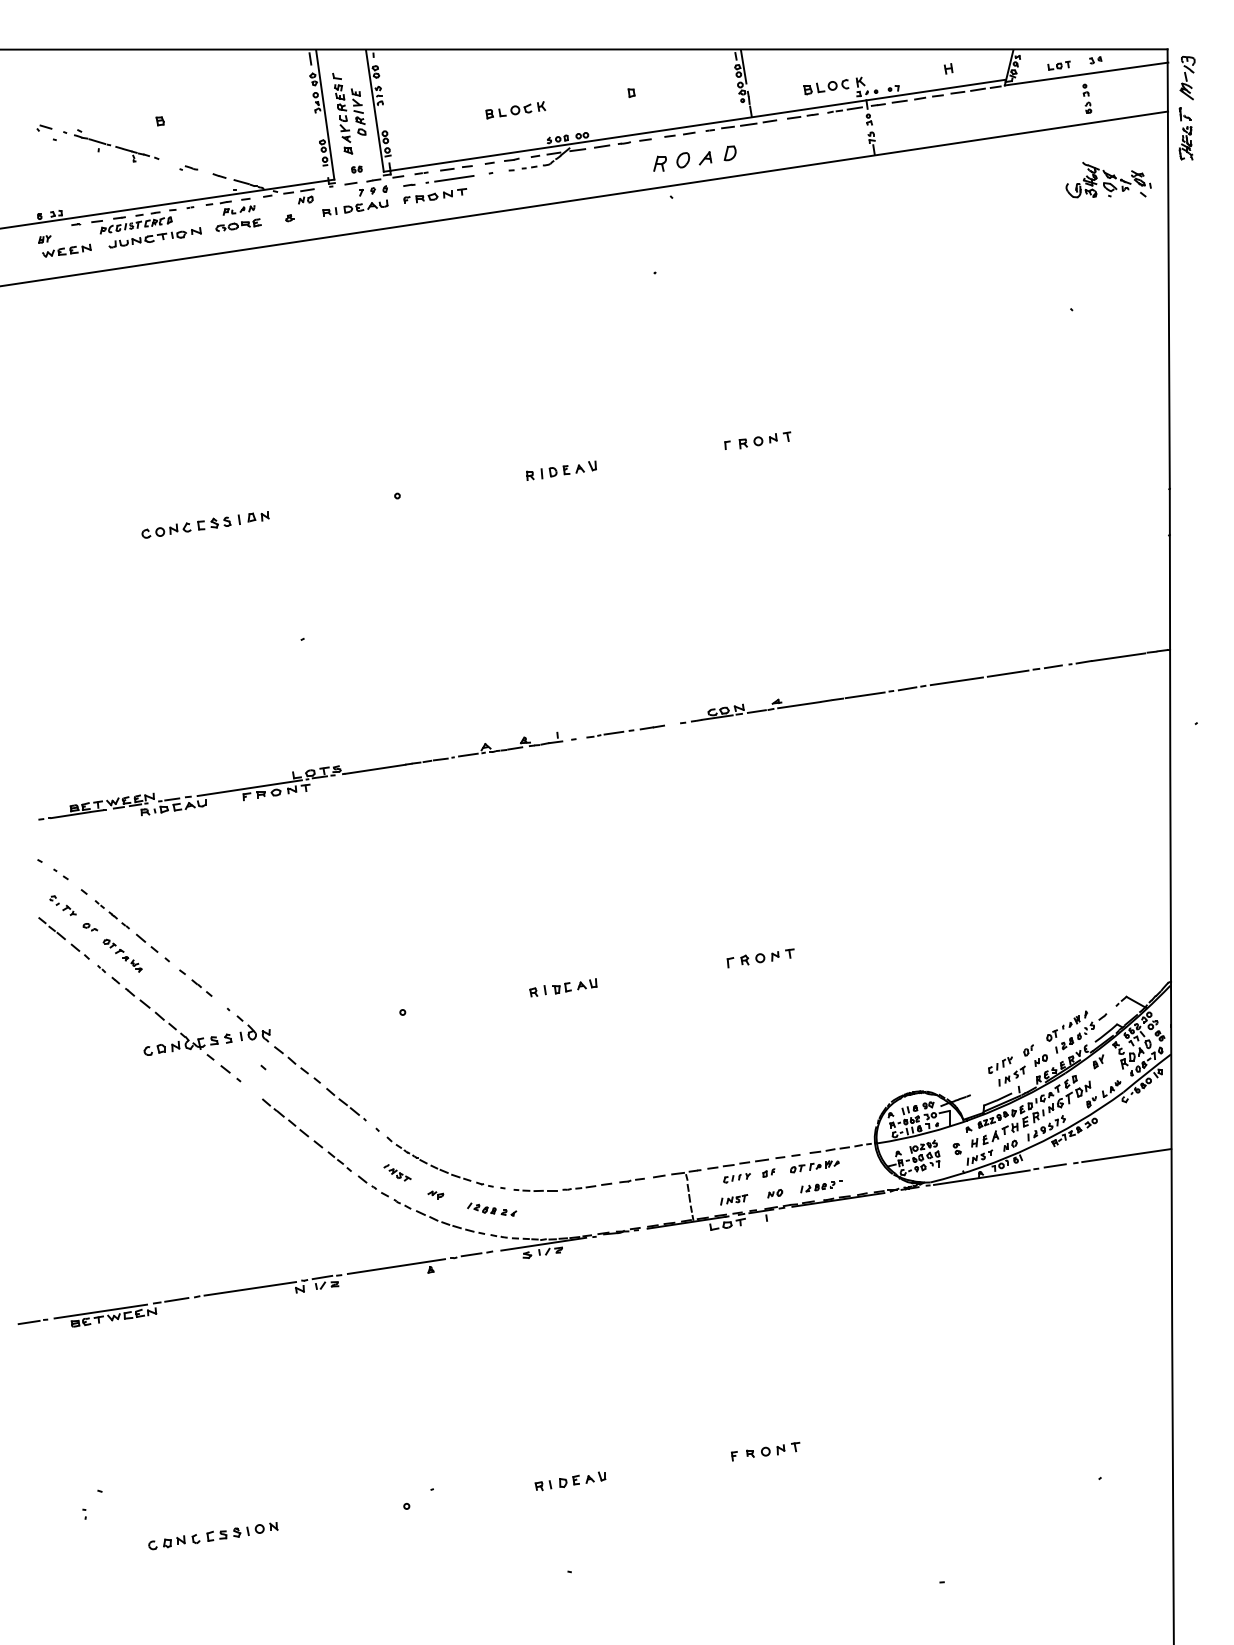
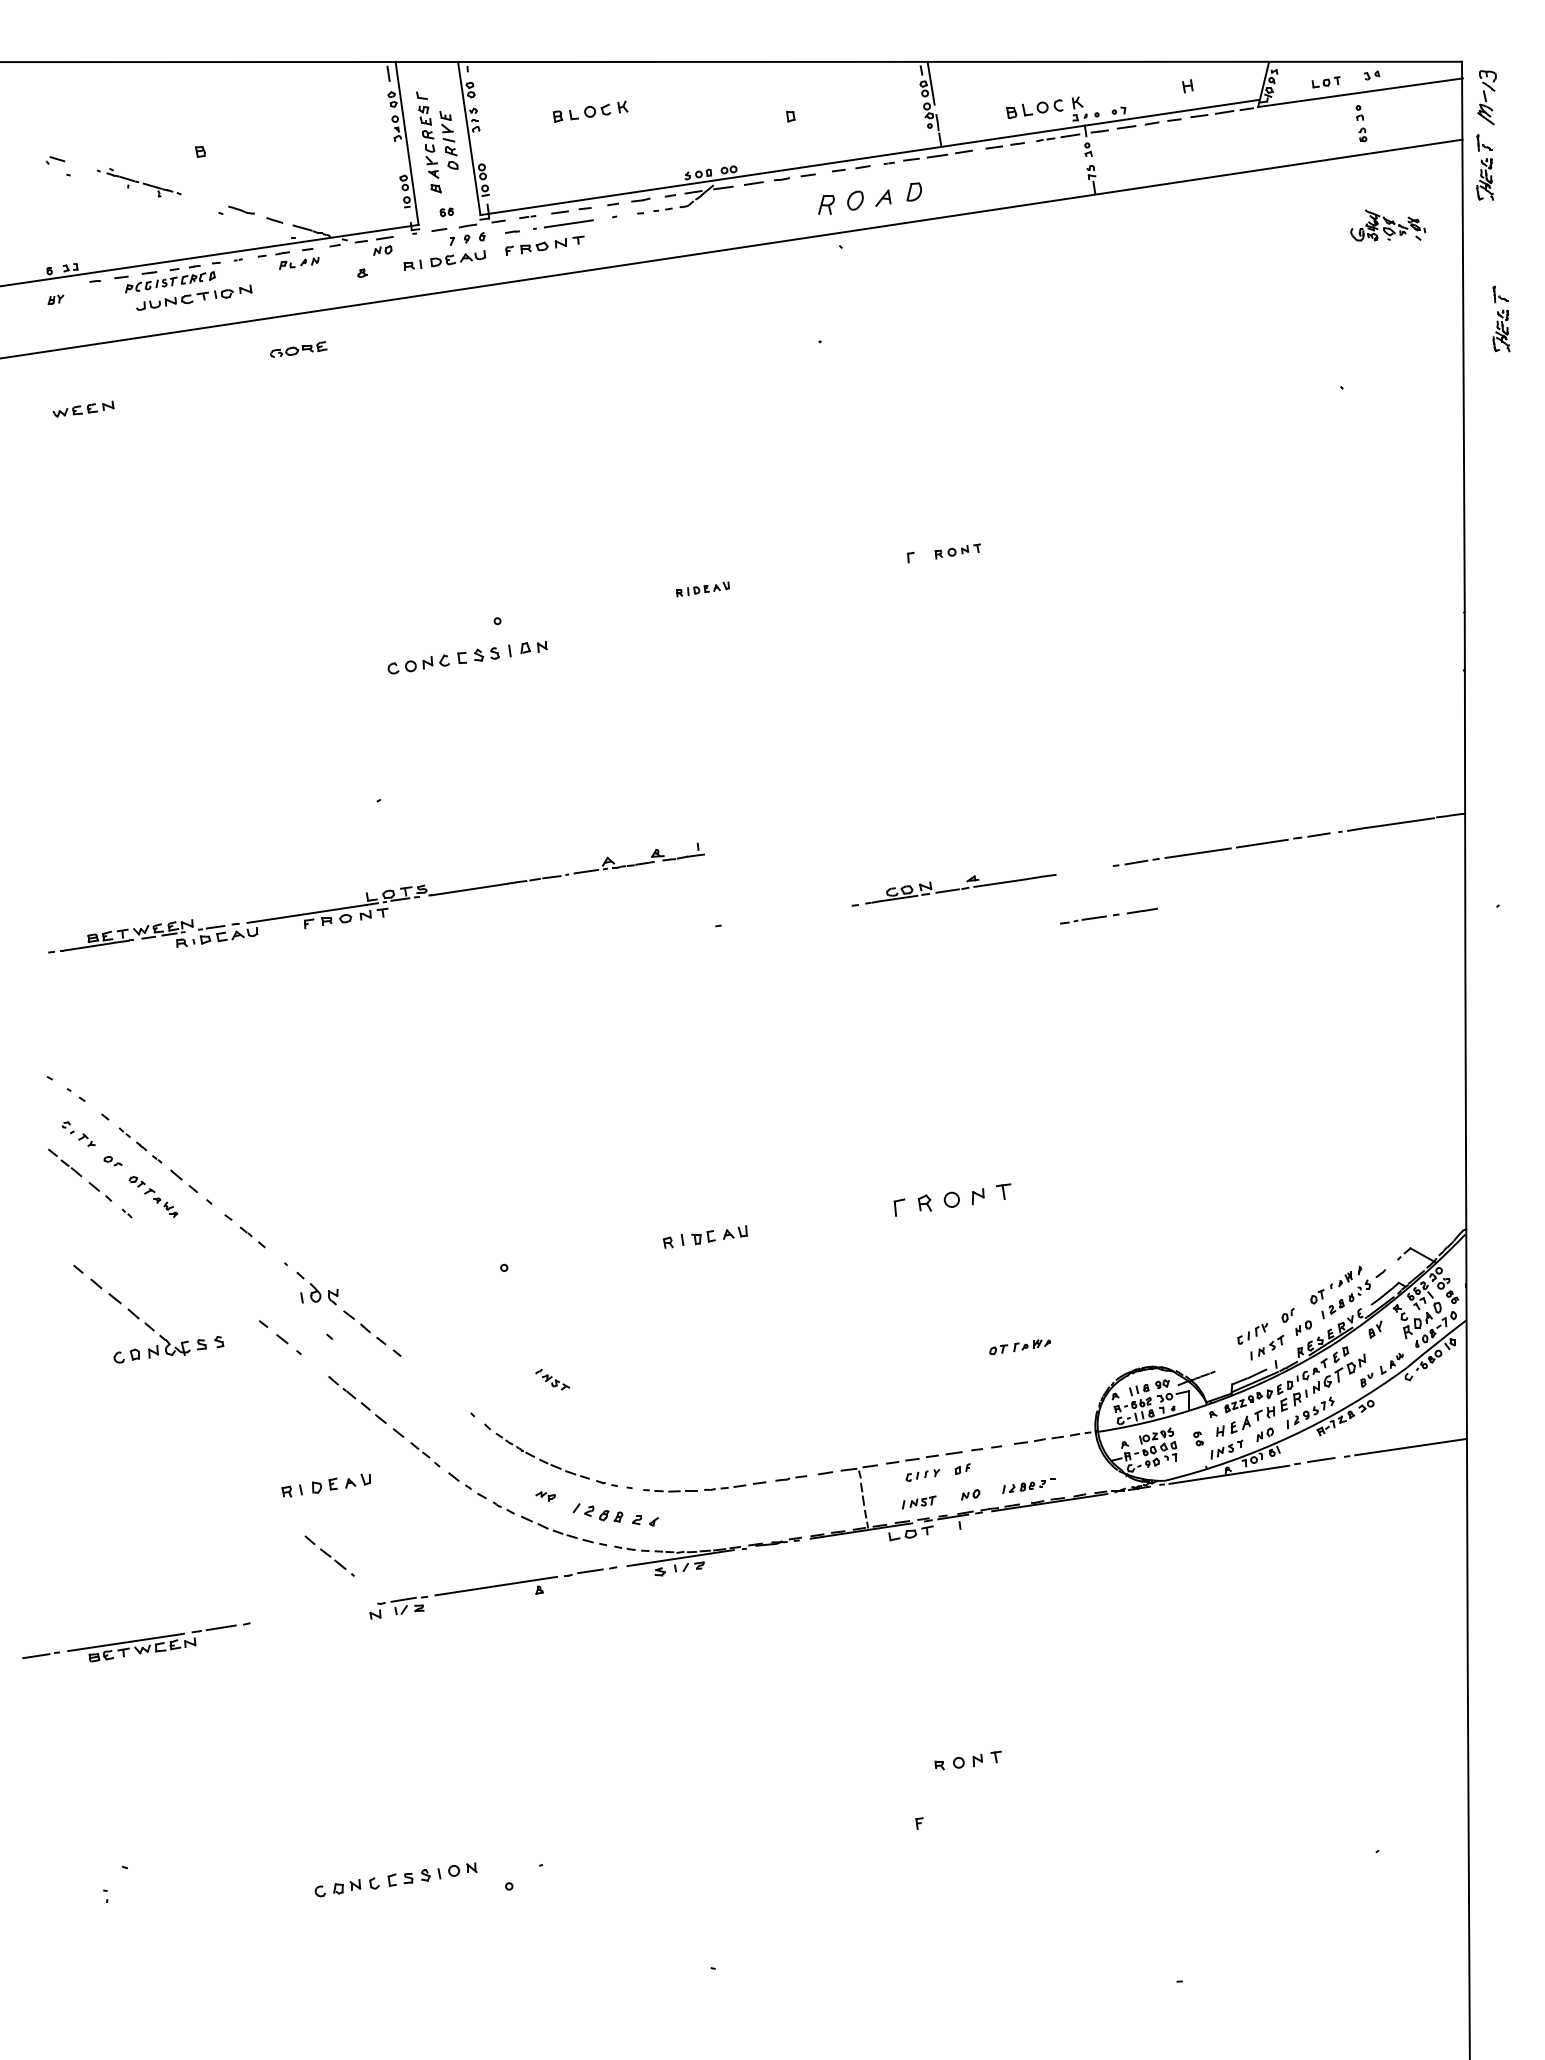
part: (515, 110) -> (590, 112), moved
part: (111, 145) -> (139, 182), size x0.7
part: (188, 167) -> (235, 209), size x1.6
part: (1108, 179) -> (1388, 224), size x0.7
part: (238, 224) -> (298, 348), moved
part: (66, 250) -> (83, 408), moved
part: (1198, 254) -> (1500, 318), added
part: (764, 440) -> (957, 551), size x0.7
part: (561, 470) -> (702, 589), size x0.6
part: (205, 524) -> (467, 656), moved
line: (864, 695) -> (1082, 870), removed
part: (625, 731) -> (1108, 916), moved
part: (300, 775) -> (376, 897), moved
part: (760, 958) -> (952, 1200), size x1.4
part: (169, 1022) -> (145, 1321), moved
part: (346, 1104) -> (329, 1555), moved
part: (814, 1166) -> (1019, 1346), moved
part: (397, 1172) -> (552, 1379), moved
part: (492, 1209) -> (616, 1514), size x1.4
line: (250, 1288) -> (313, 1613), removed
part: (773, 1449) -> (968, 1760), moved
part: (570, 1481) -> (326, 1485), moved
part: (213, 1536) -> (396, 1880), moved

